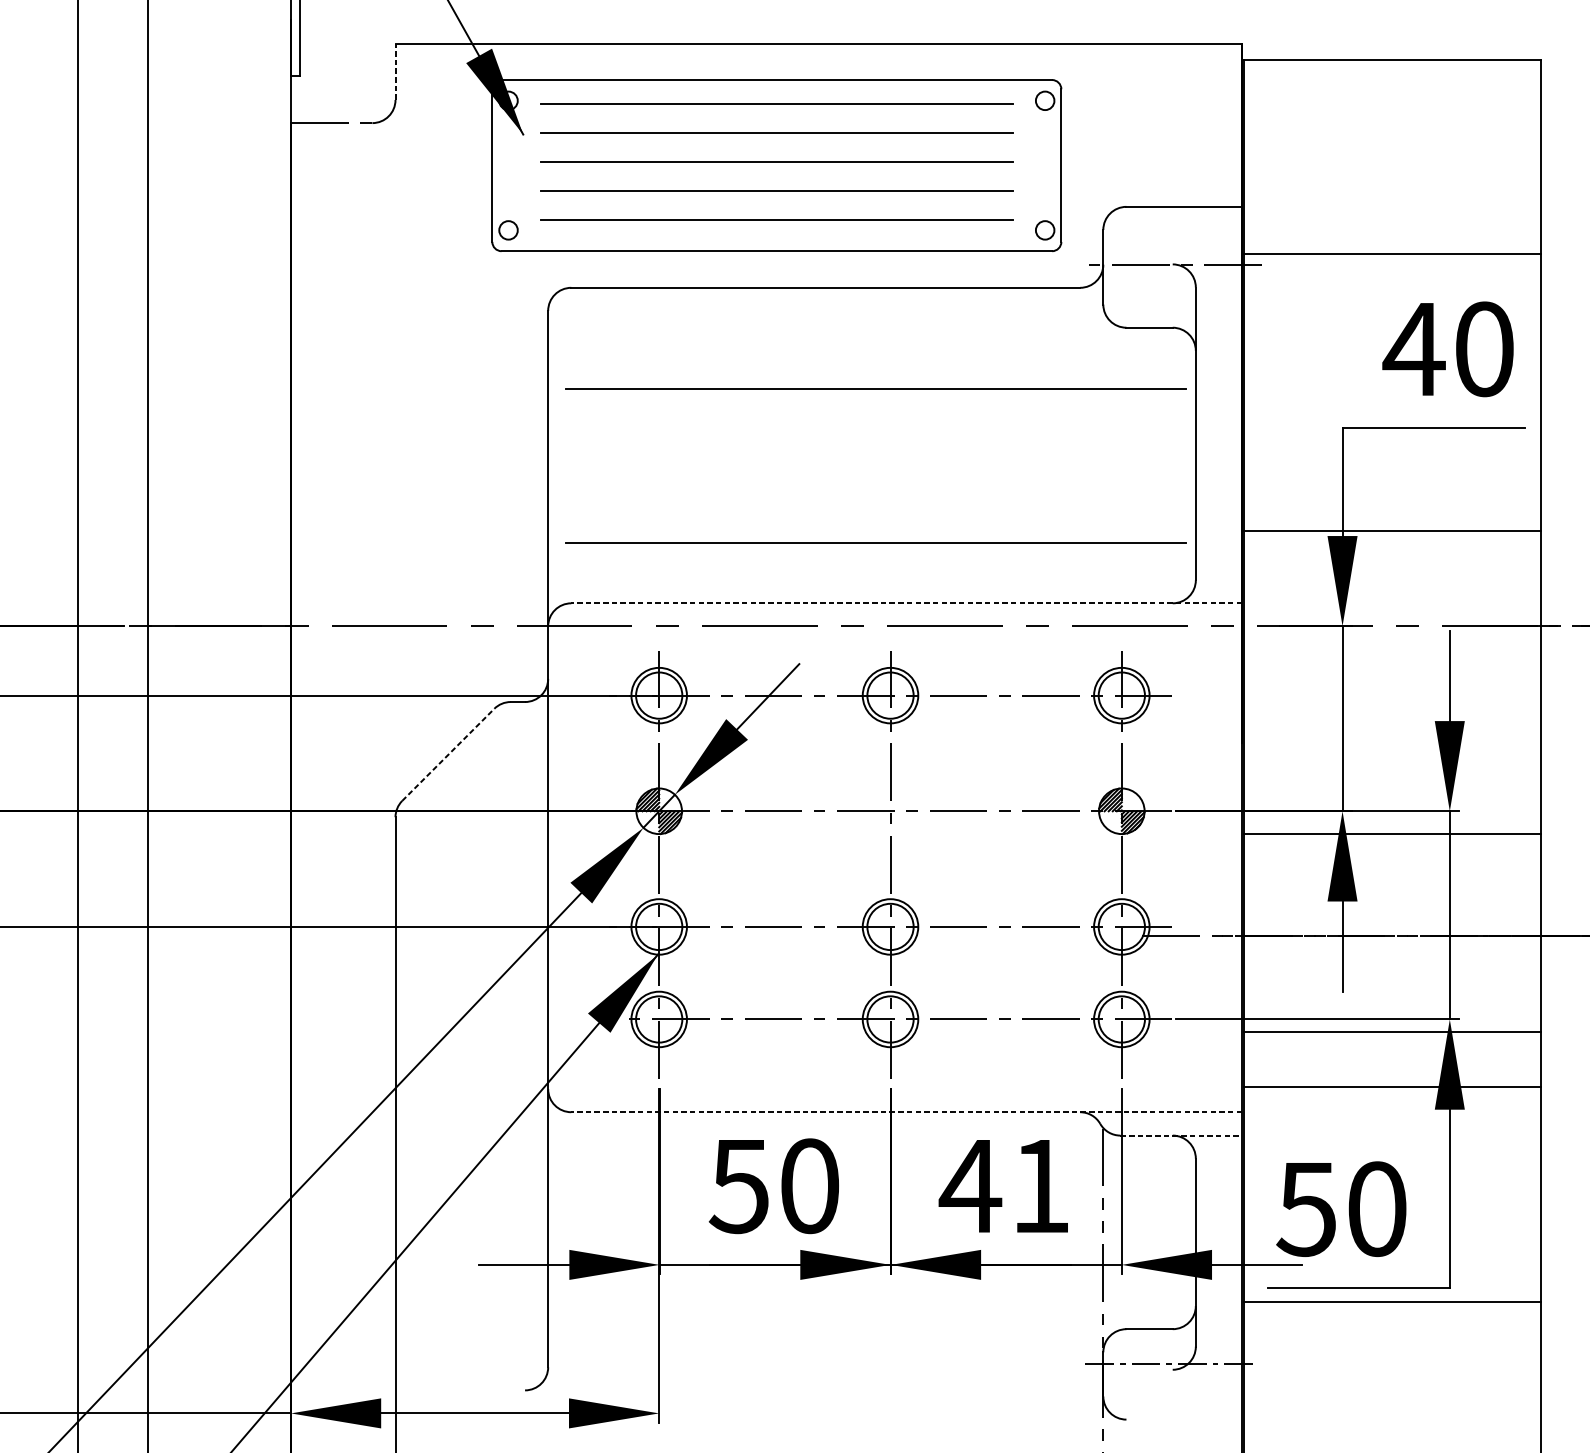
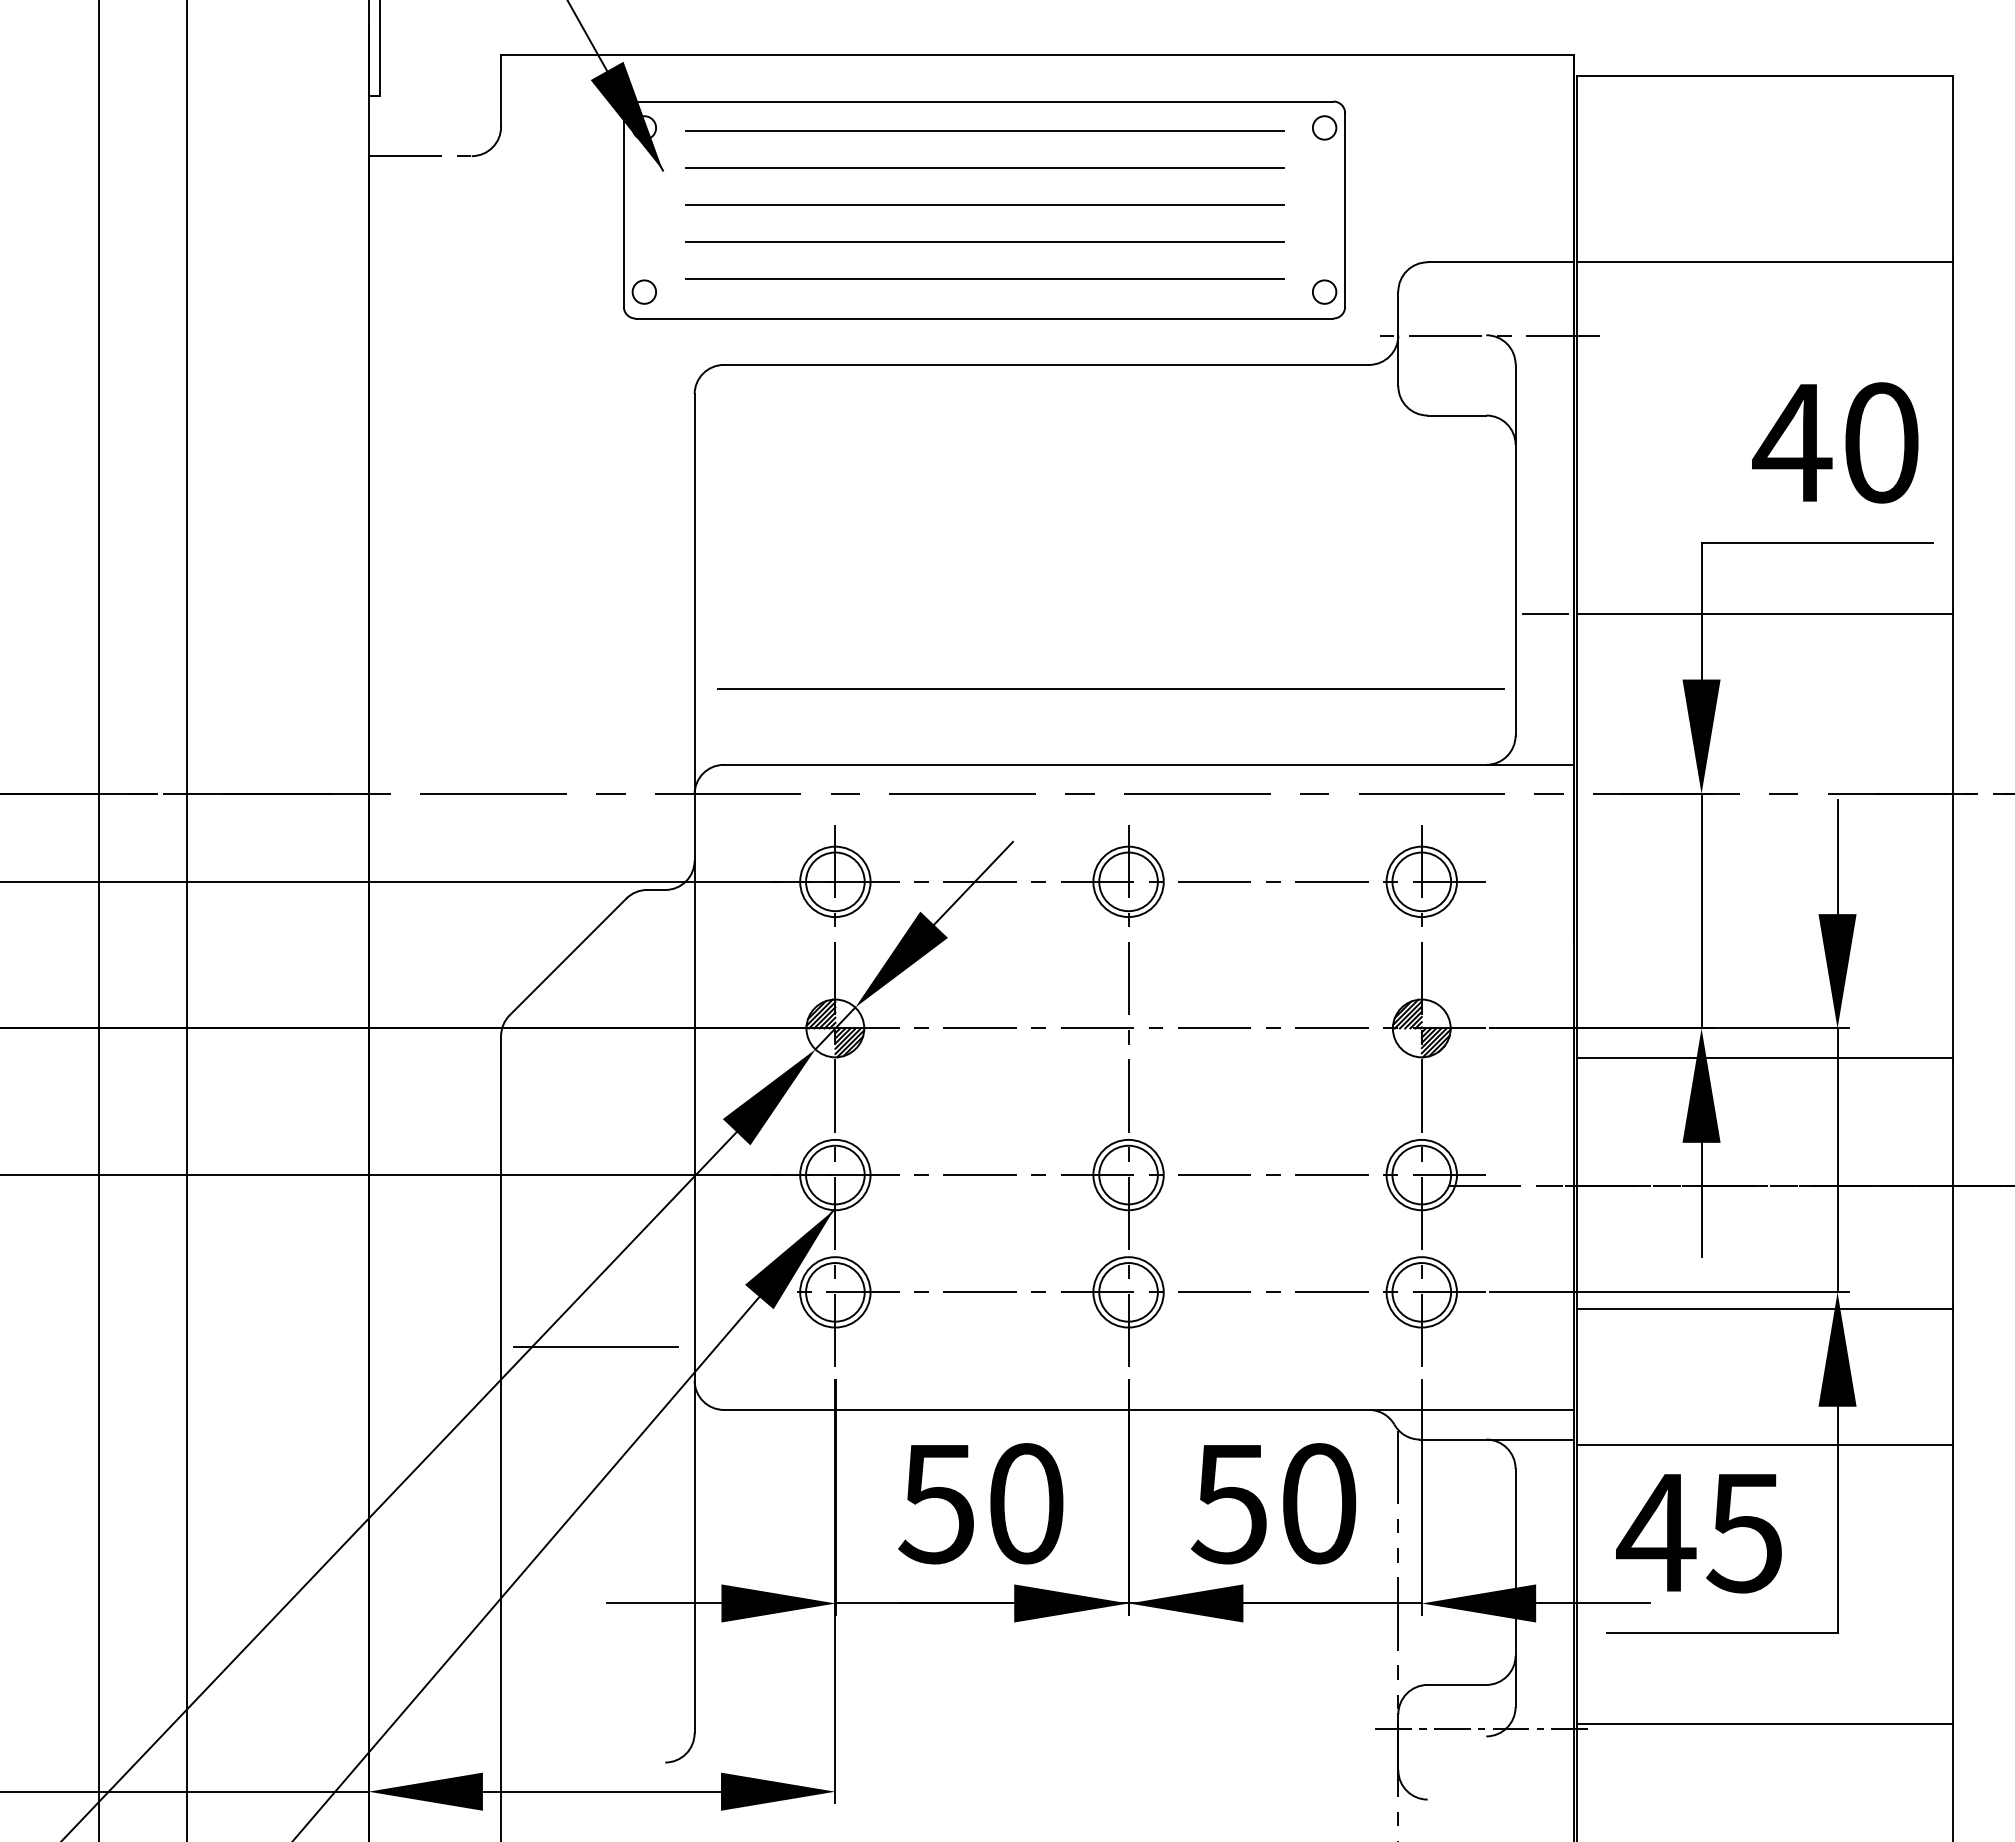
line: (395, 72) -> (501, 91), dashed -> solid
line: (1392, 254) -> (1765, 262), moved
line: (876, 388) -> (1110, 492), removed
line: (1219, 483) -> (1545, 613), added
line: (1392, 531) -> (1765, 614), moved
line: (906, 603) -> (1148, 764), dashed -> solid
line: (448, 754) -> (568, 956), dashed -> solid
line: (469, 1062) -> (595, 1346), added
line: (1392, 1087) -> (1765, 1445), moved
line: (906, 1111) -> (1148, 1409), dashed -> solid
line: (1181, 1135) -> (1497, 1439), dashed -> solid
text: (1004, 1186) -> (1272, 1503), 41 -> 50
text: (1340, 1208) -> (1699, 1532), 50 -> 45
line: (1392, 1302) -> (1765, 1724), moved

